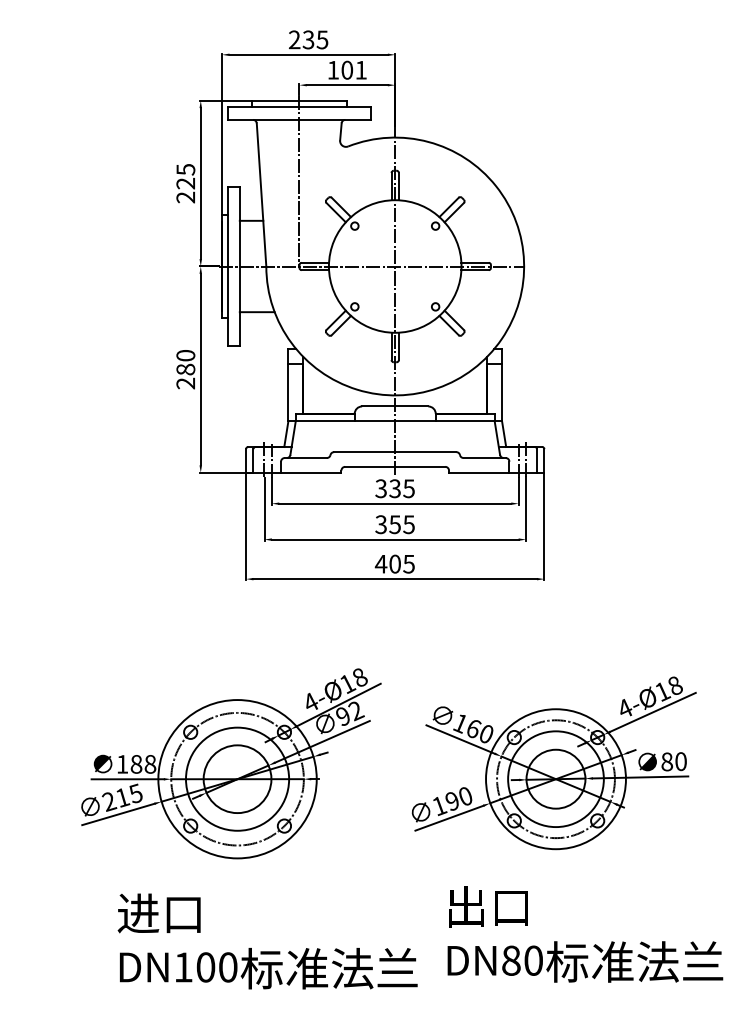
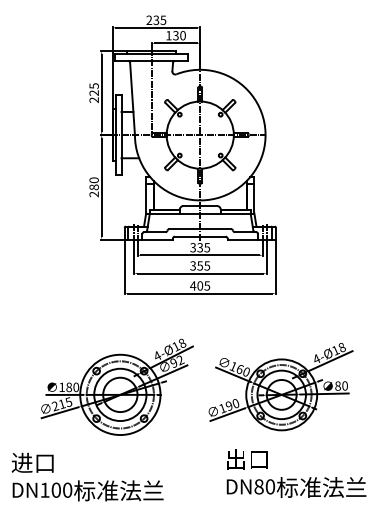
text: (354, 69) -> (179, 35), 101 -> 130
text: (150, 764) -> (76, 387), 188 -> 180
text: (267, 940) -> (87, 476), moved

